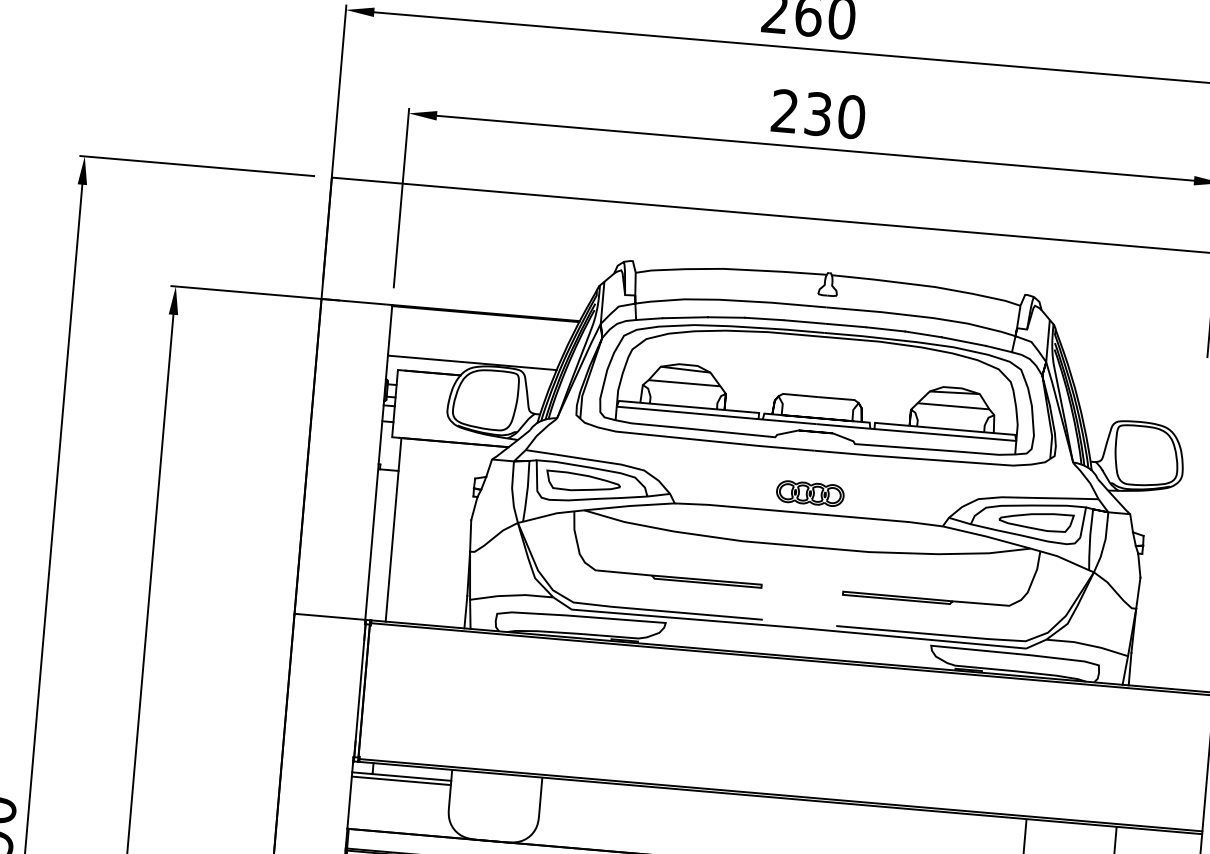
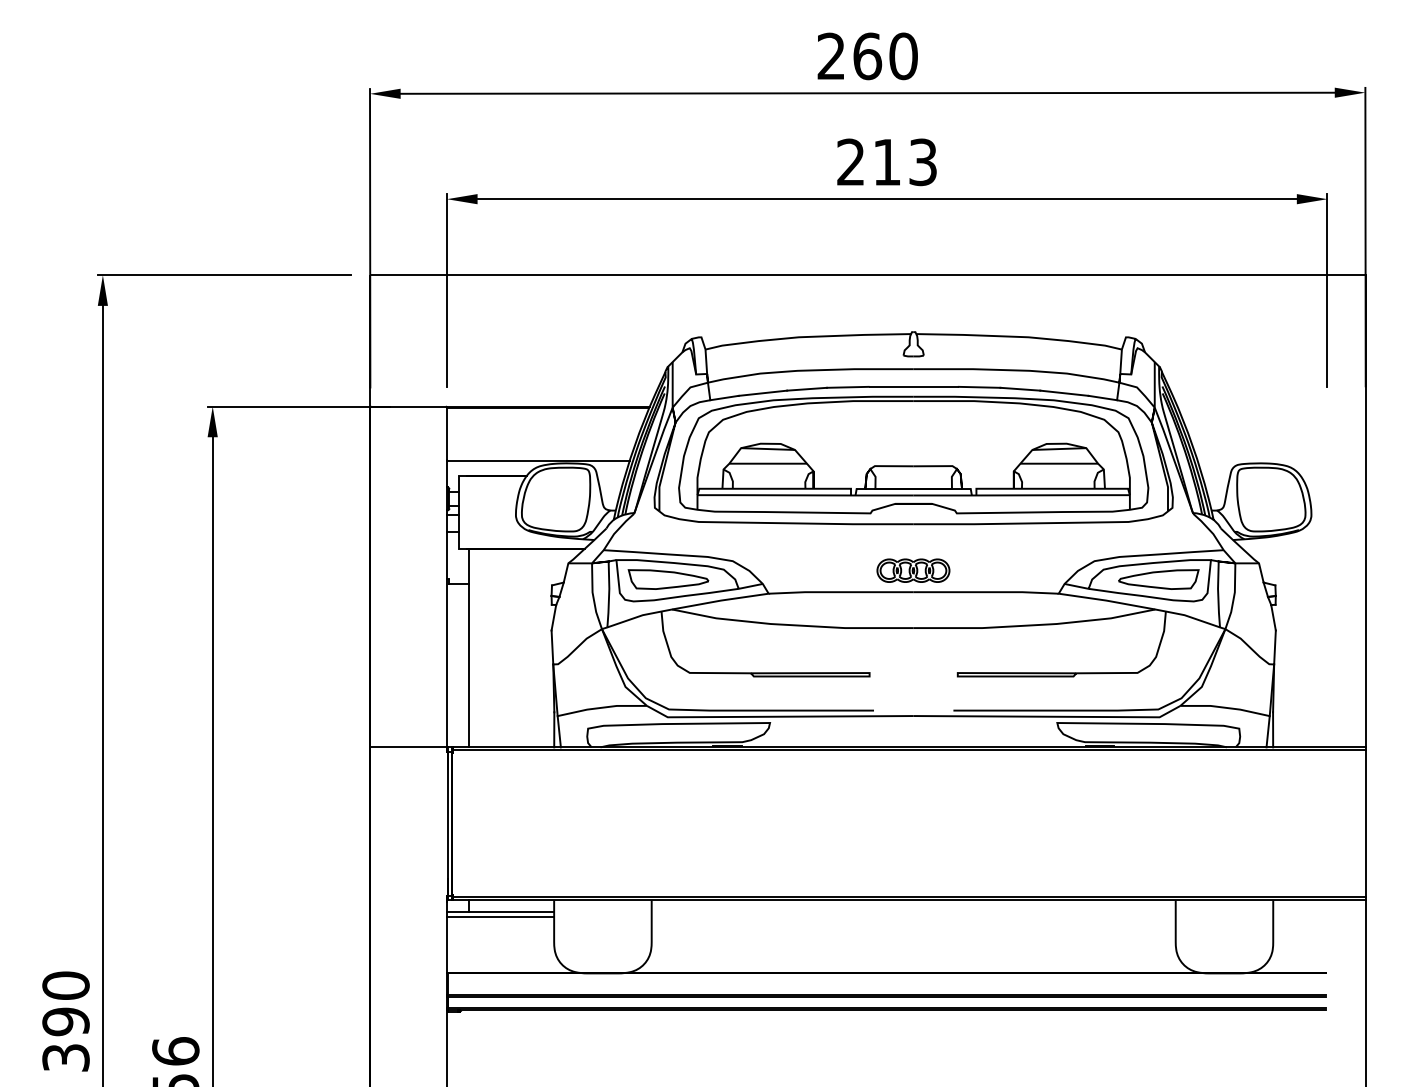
text: (835, 115) -> (905, 162), 230 -> 213

